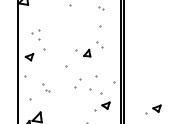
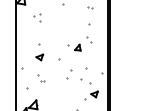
part: (35, 34) -> (37, 17), moved
part: (29, 57) -> (39, 57), moved
part: (153, 109) -> (136, 97), removed

